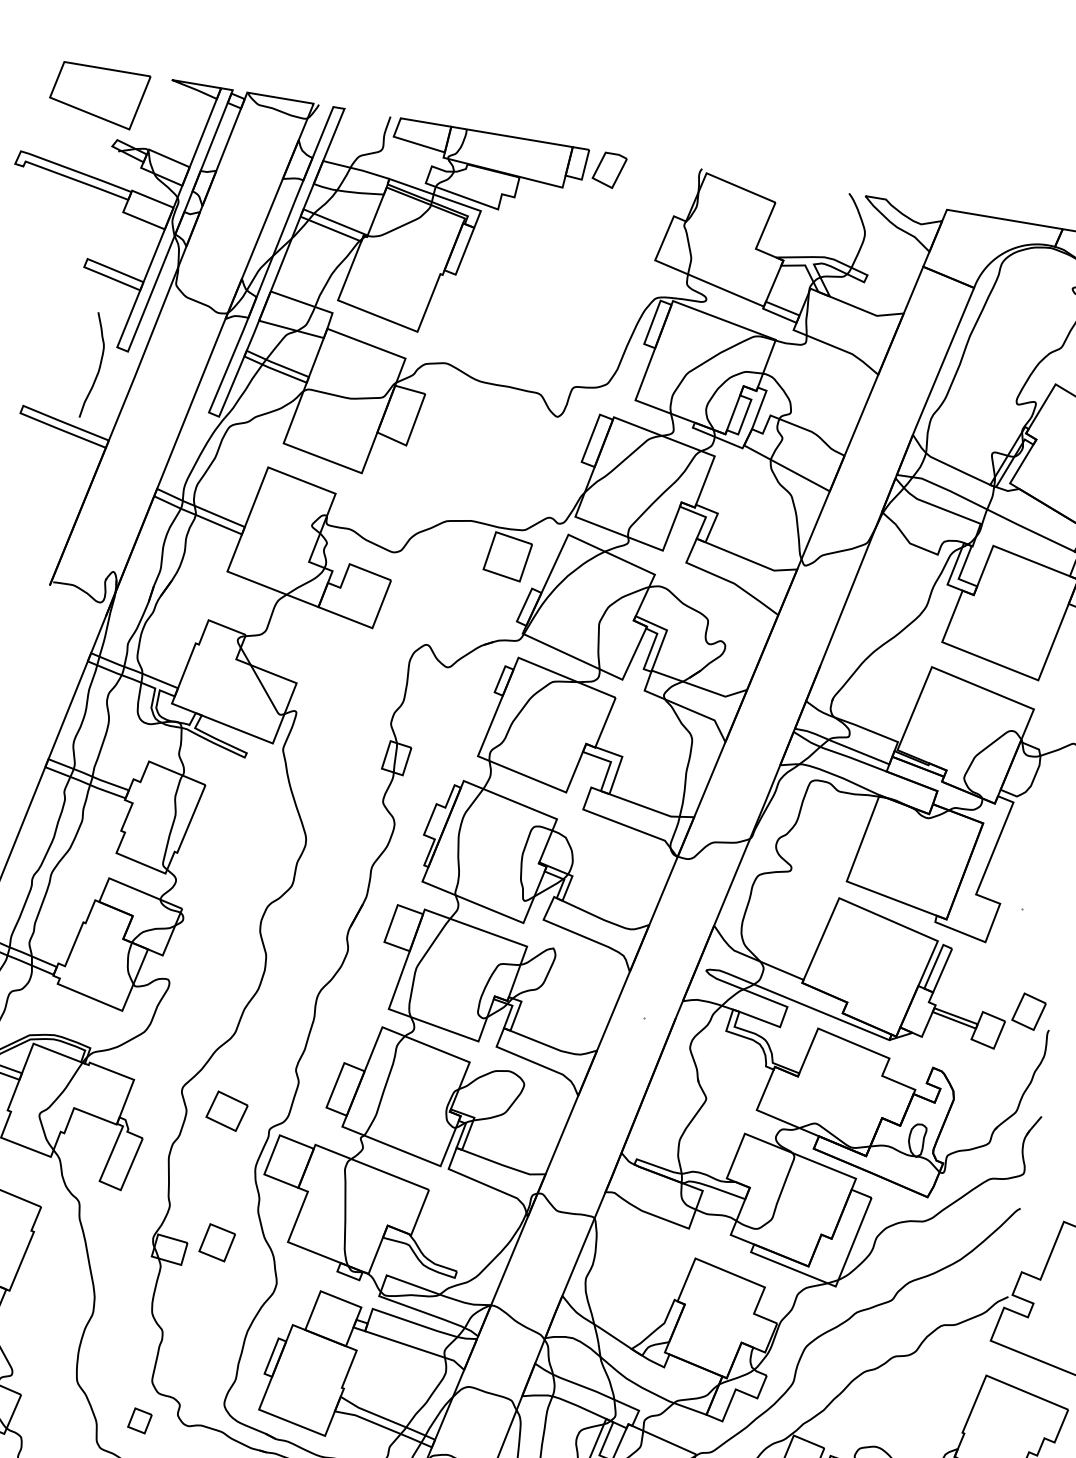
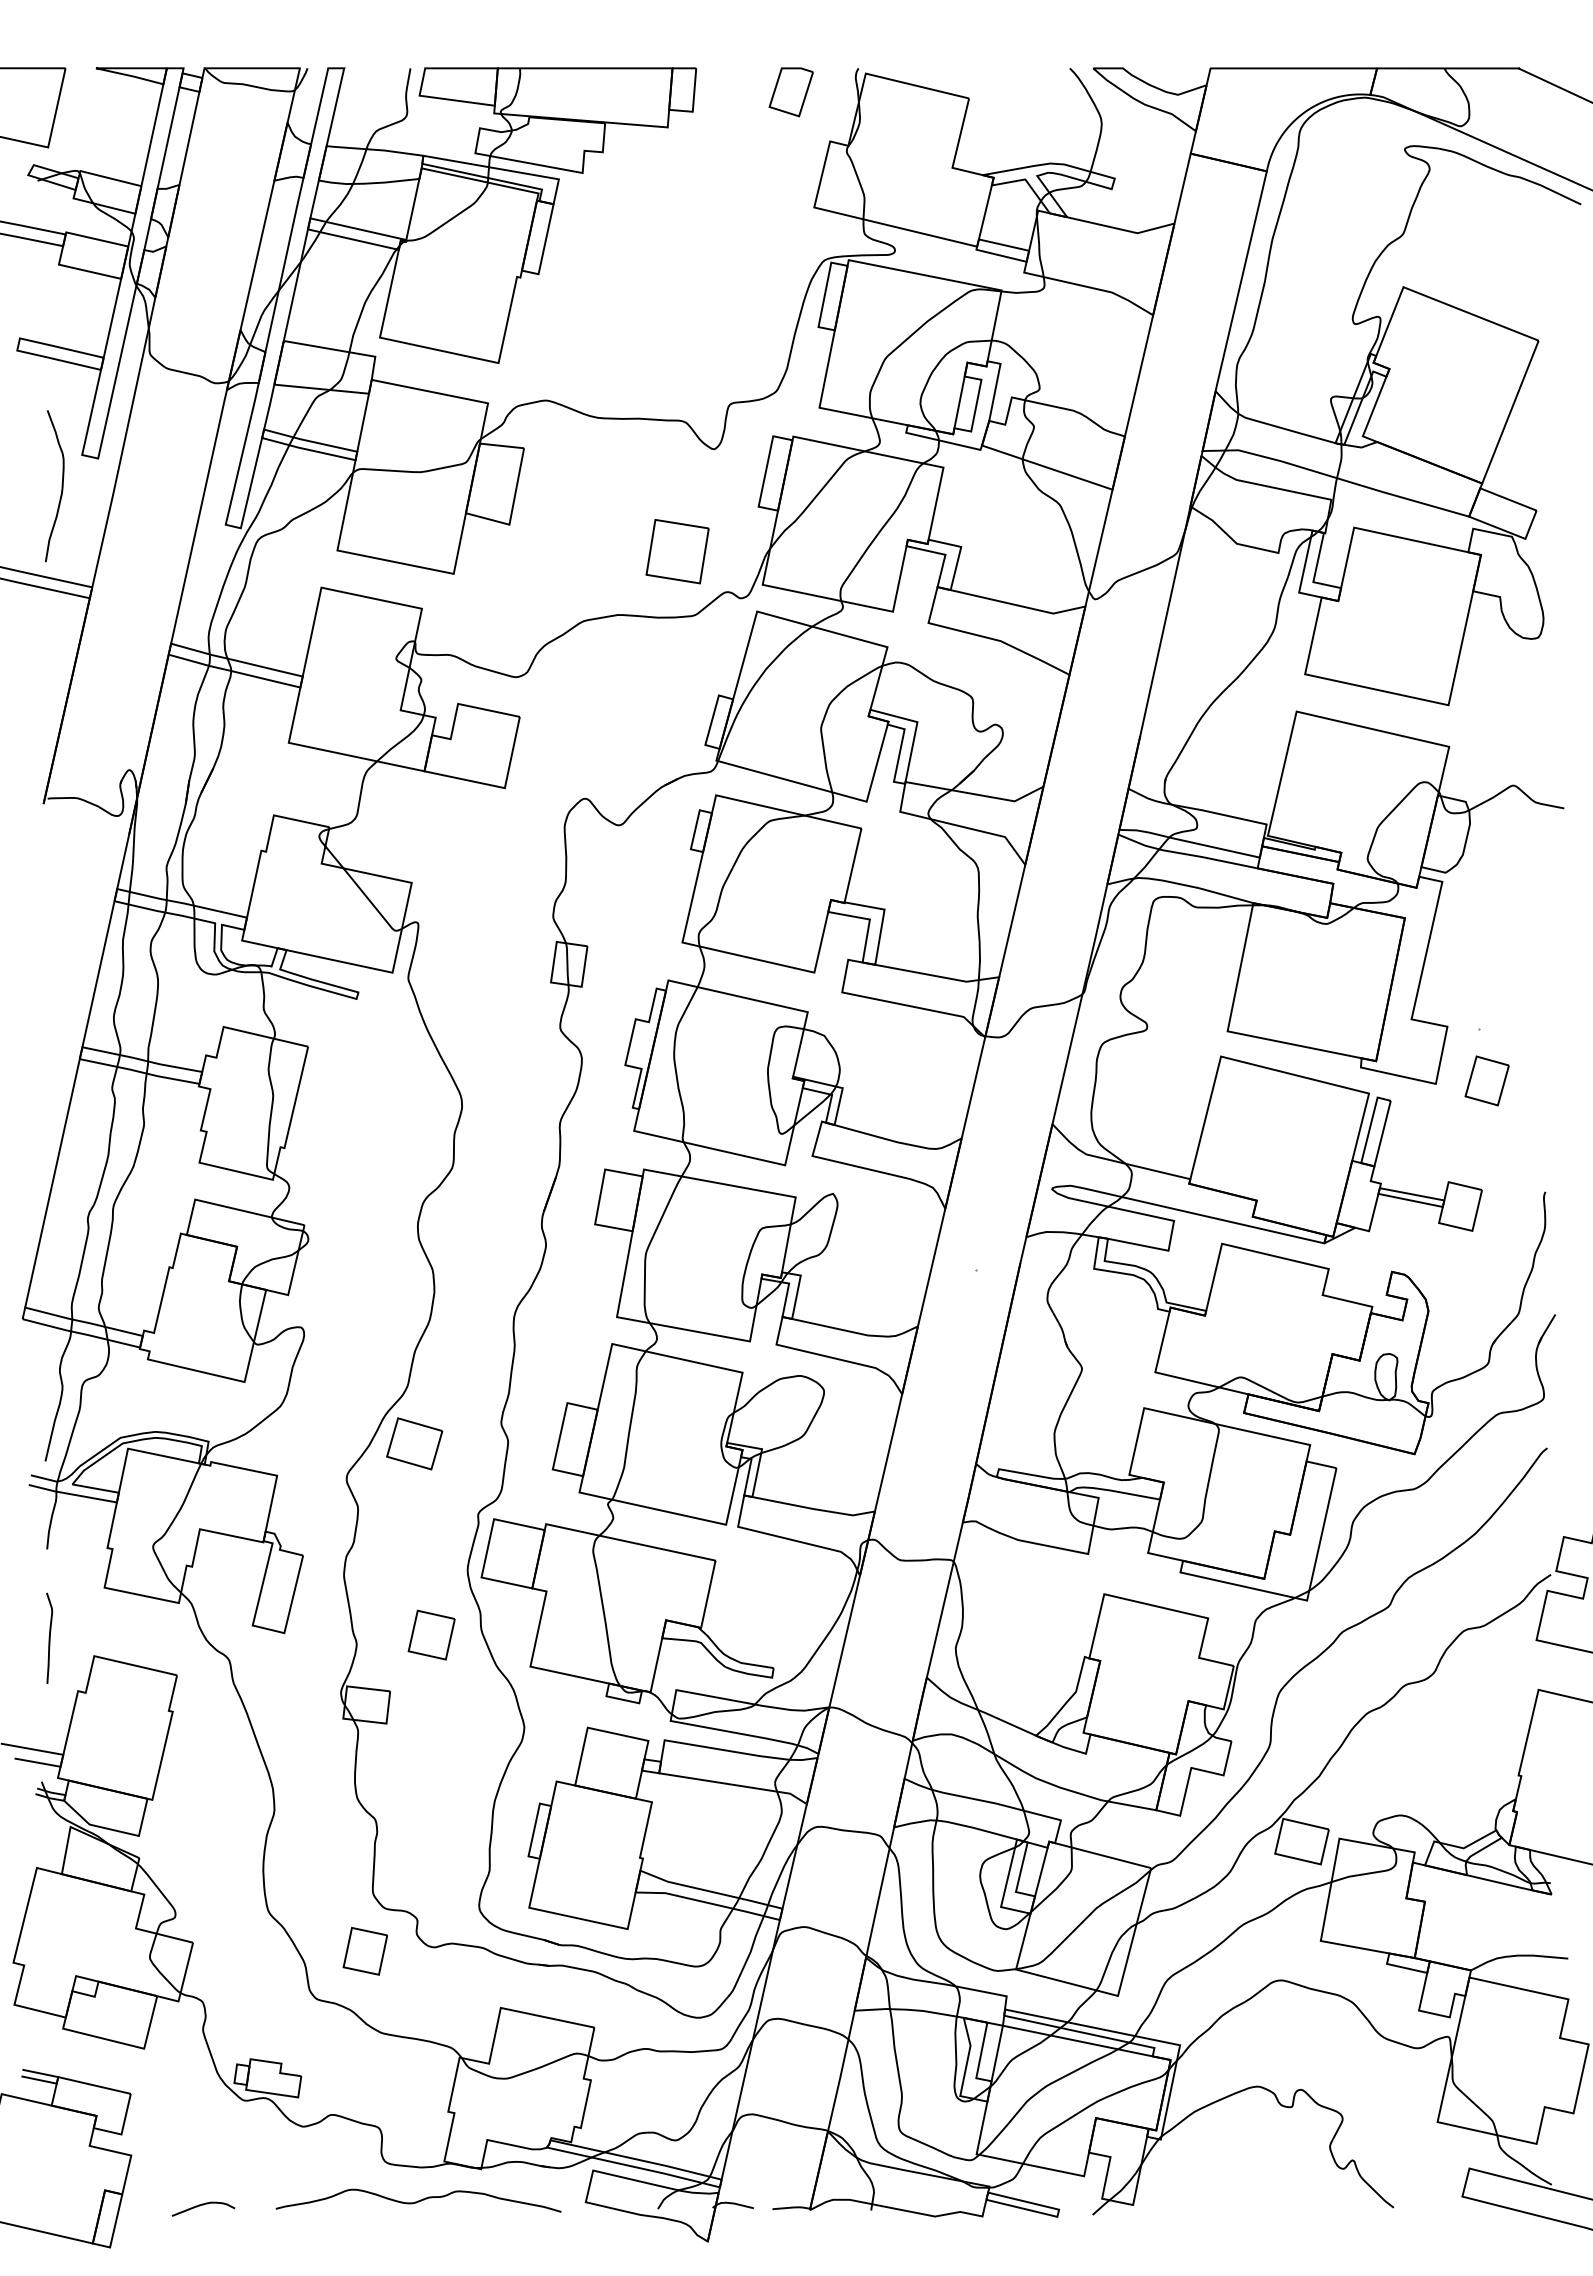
part: (608, 170) -> (790, 92), moved
part: (507, 556) -> (677, 551), moved
part: (1028, 1011) -> (1486, 1080), moved
part: (227, 1110) -> (414, 1443), moved
part: (217, 1242) -> (431, 1634), moved
part: (139, 1420) -> (364, 1951), size x1.43

